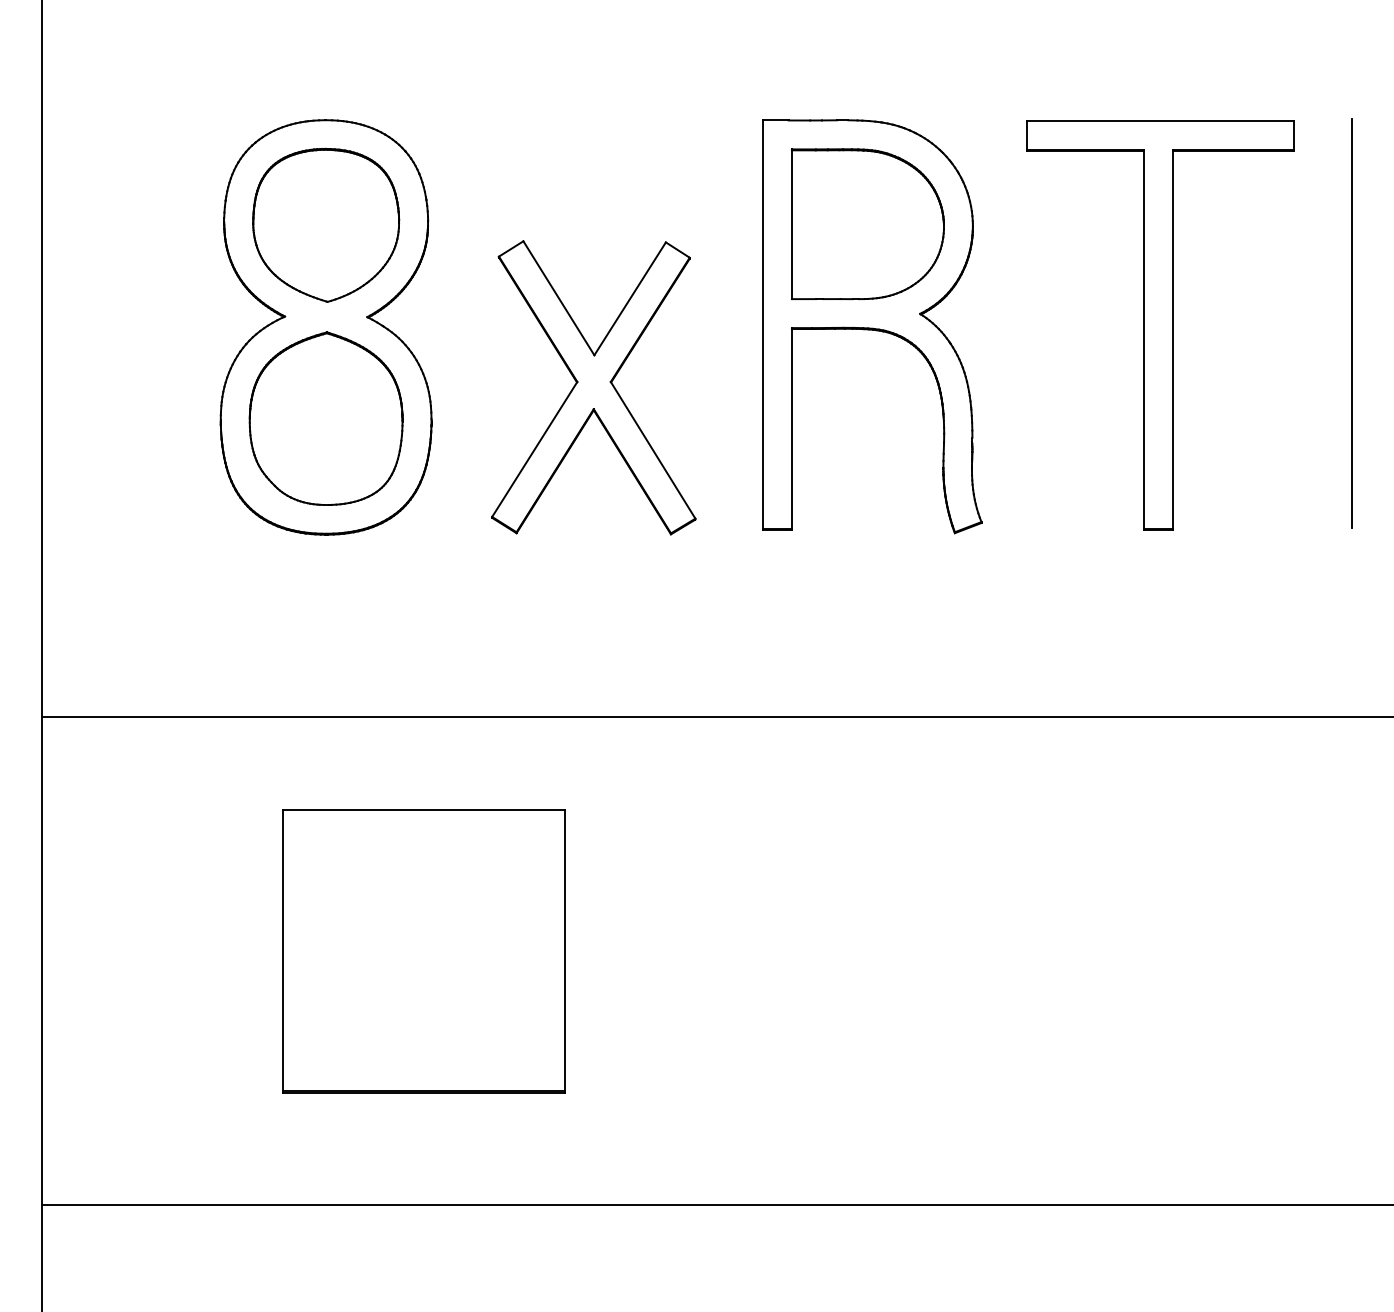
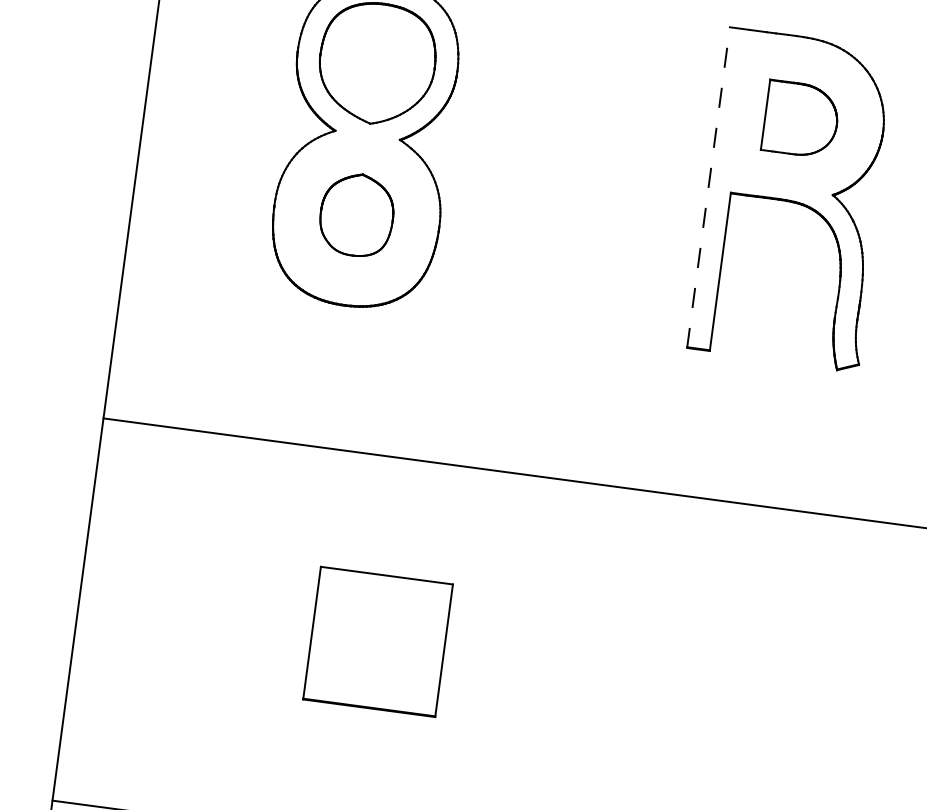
part: (867, 224) -> (800, 119), size x0.6
line: (762, 325) -> (708, 187), solid -> dashed
part: (593, 387) -> (569, 218), removed
part: (325, 418) -> (356, 214), size x0.6
part: (423, 951) -> (377, 642), size x0.6

